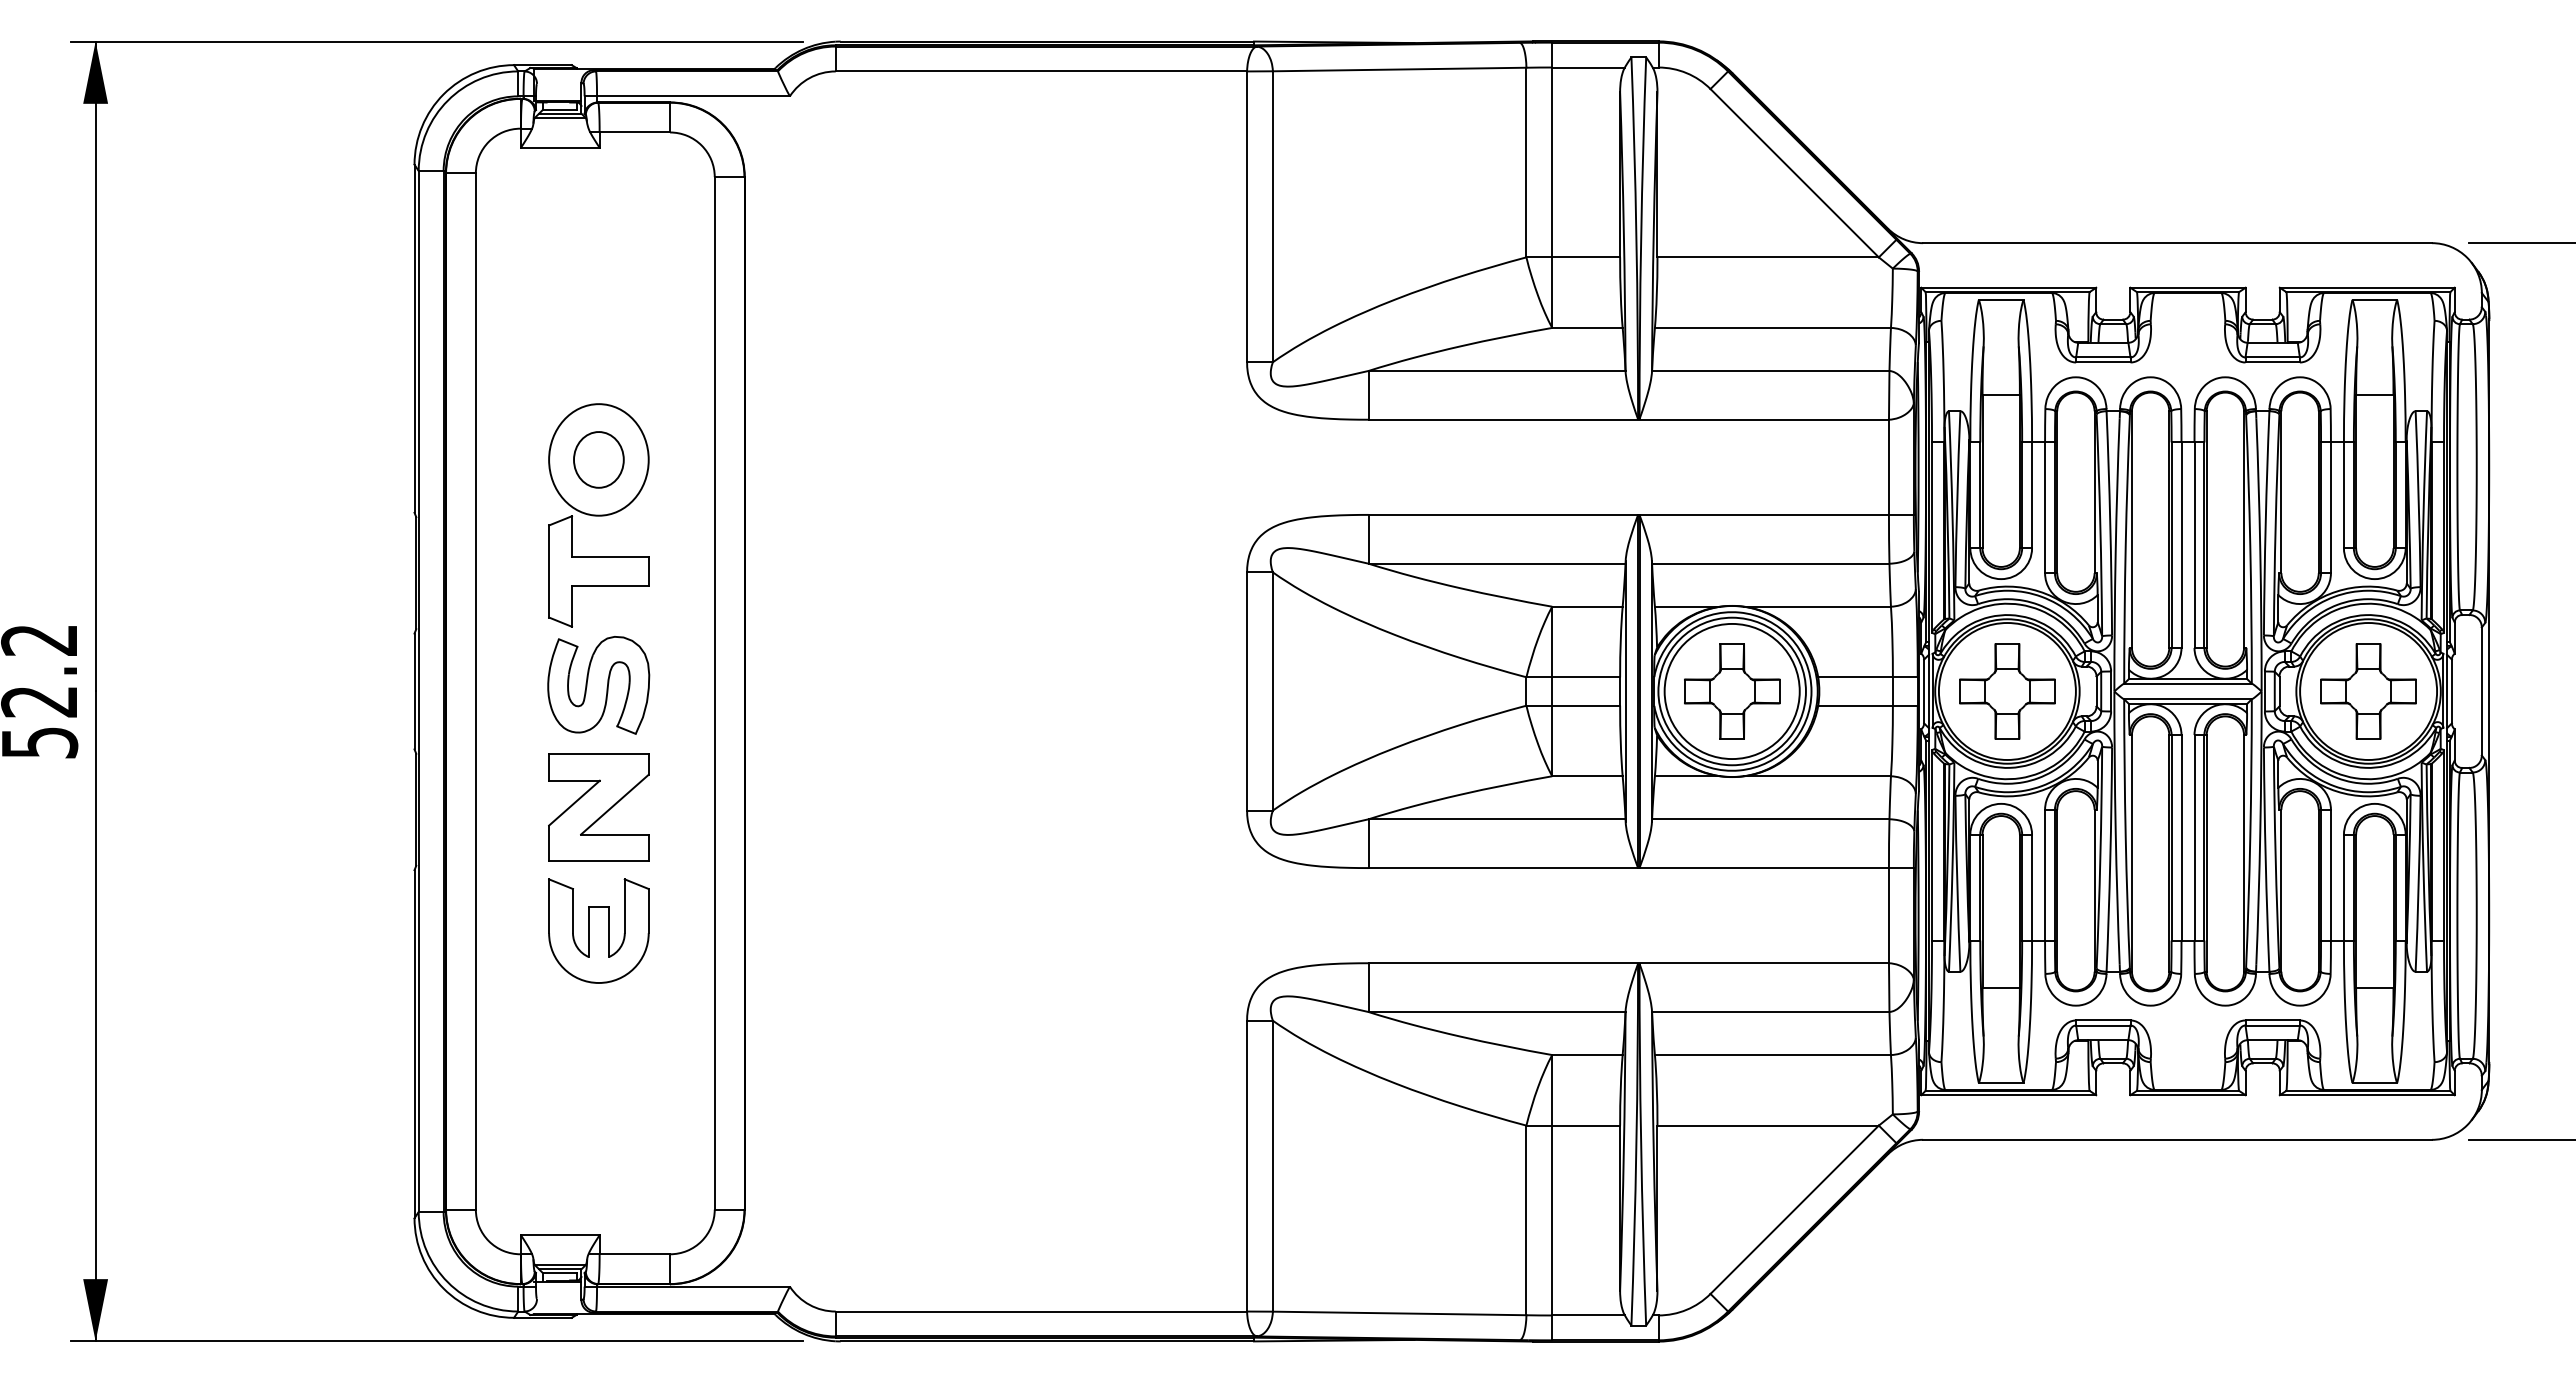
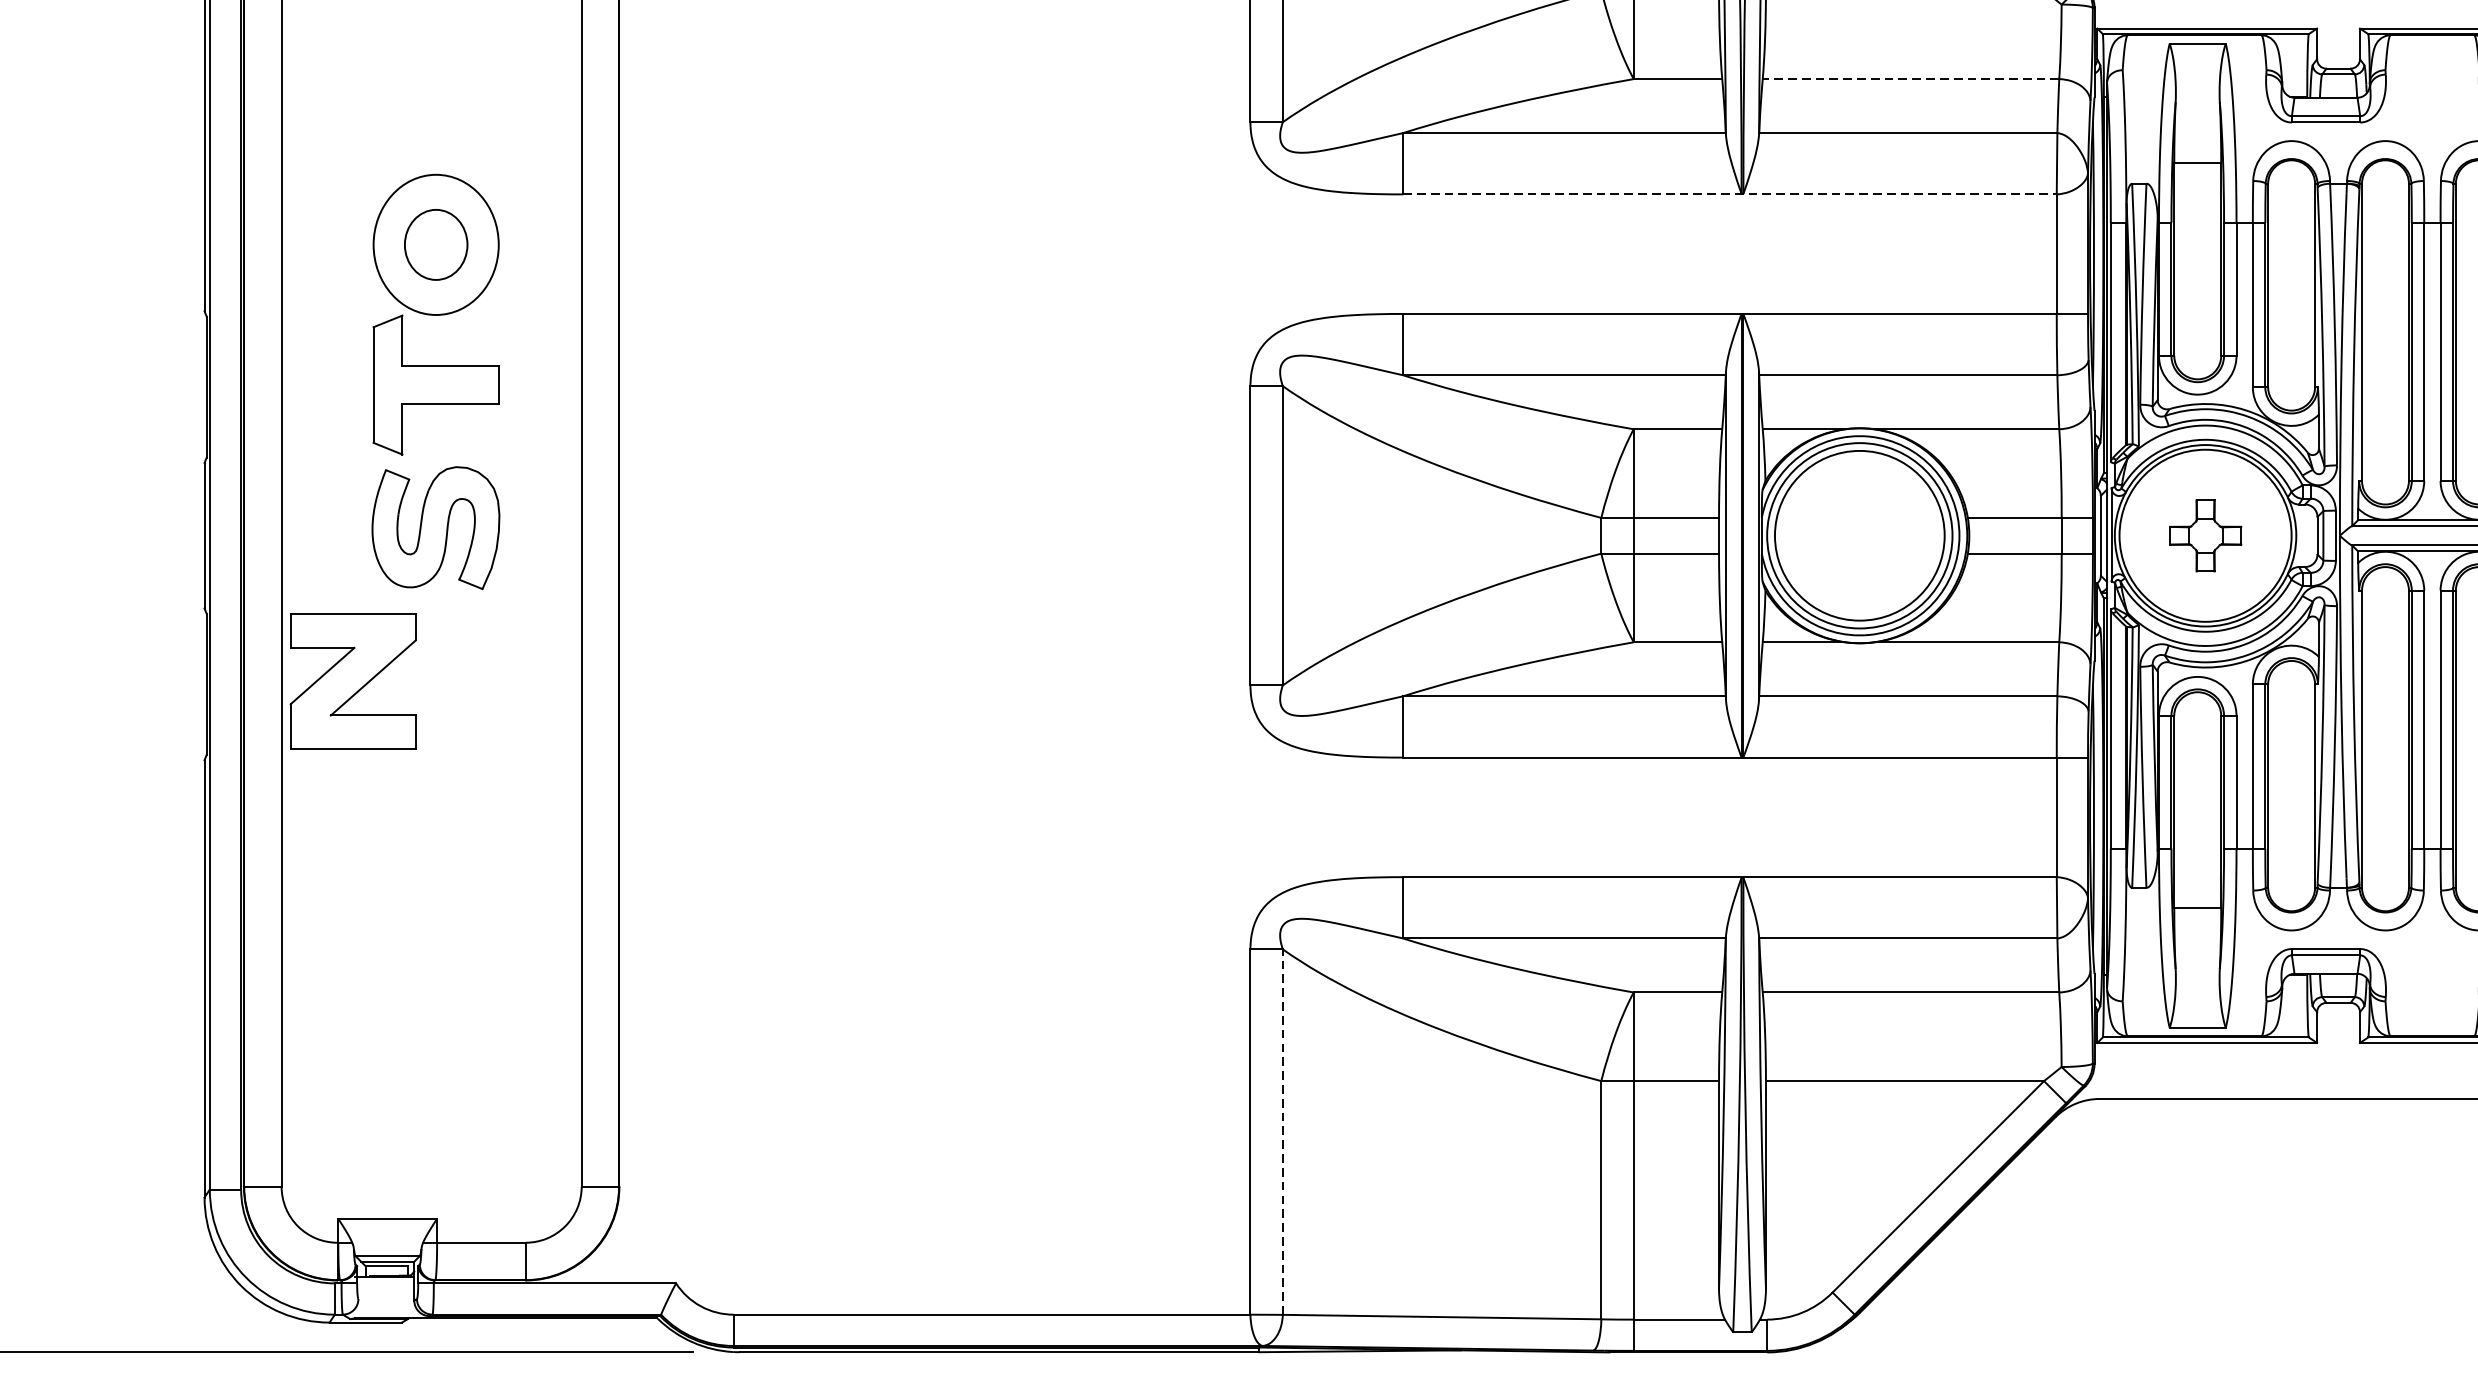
line: (1772, 327) -> (1910, 78), solid -> dashed
line: (1629, 419) -> (1730, 194), solid -> dashed
part: (1732, 691) -> (1860, 535), removed
part: (2007, 691) -> (2205, 535), size x0.6
part: (598, 807) -> (352, 681), moved
part: (598, 930) -> (435, 836), removed
line: (1272, 1165) -> (1282, 1131), solid -> dashed

